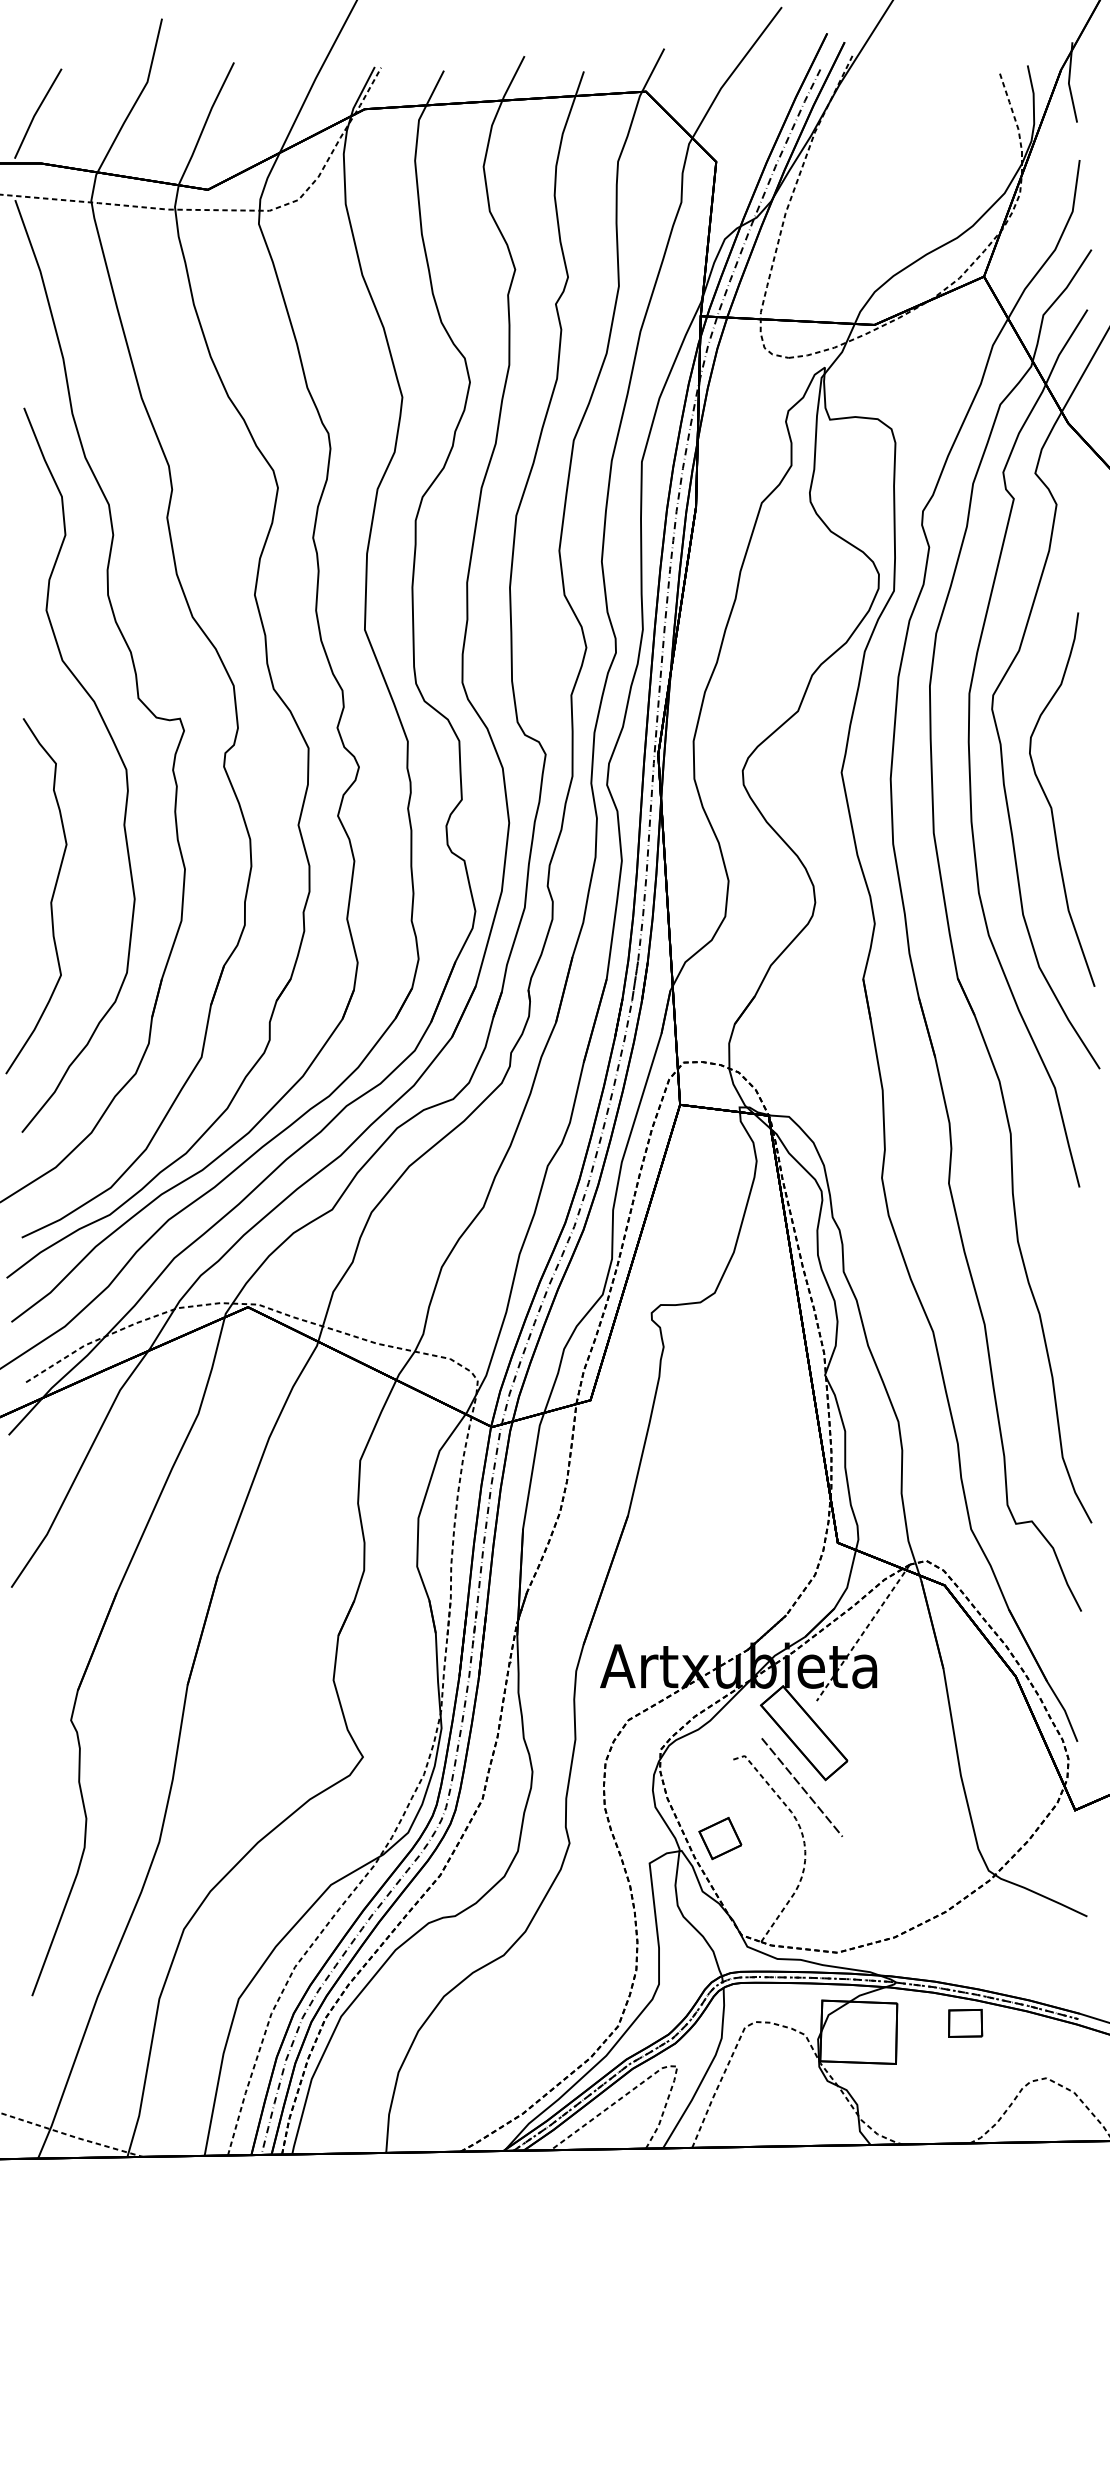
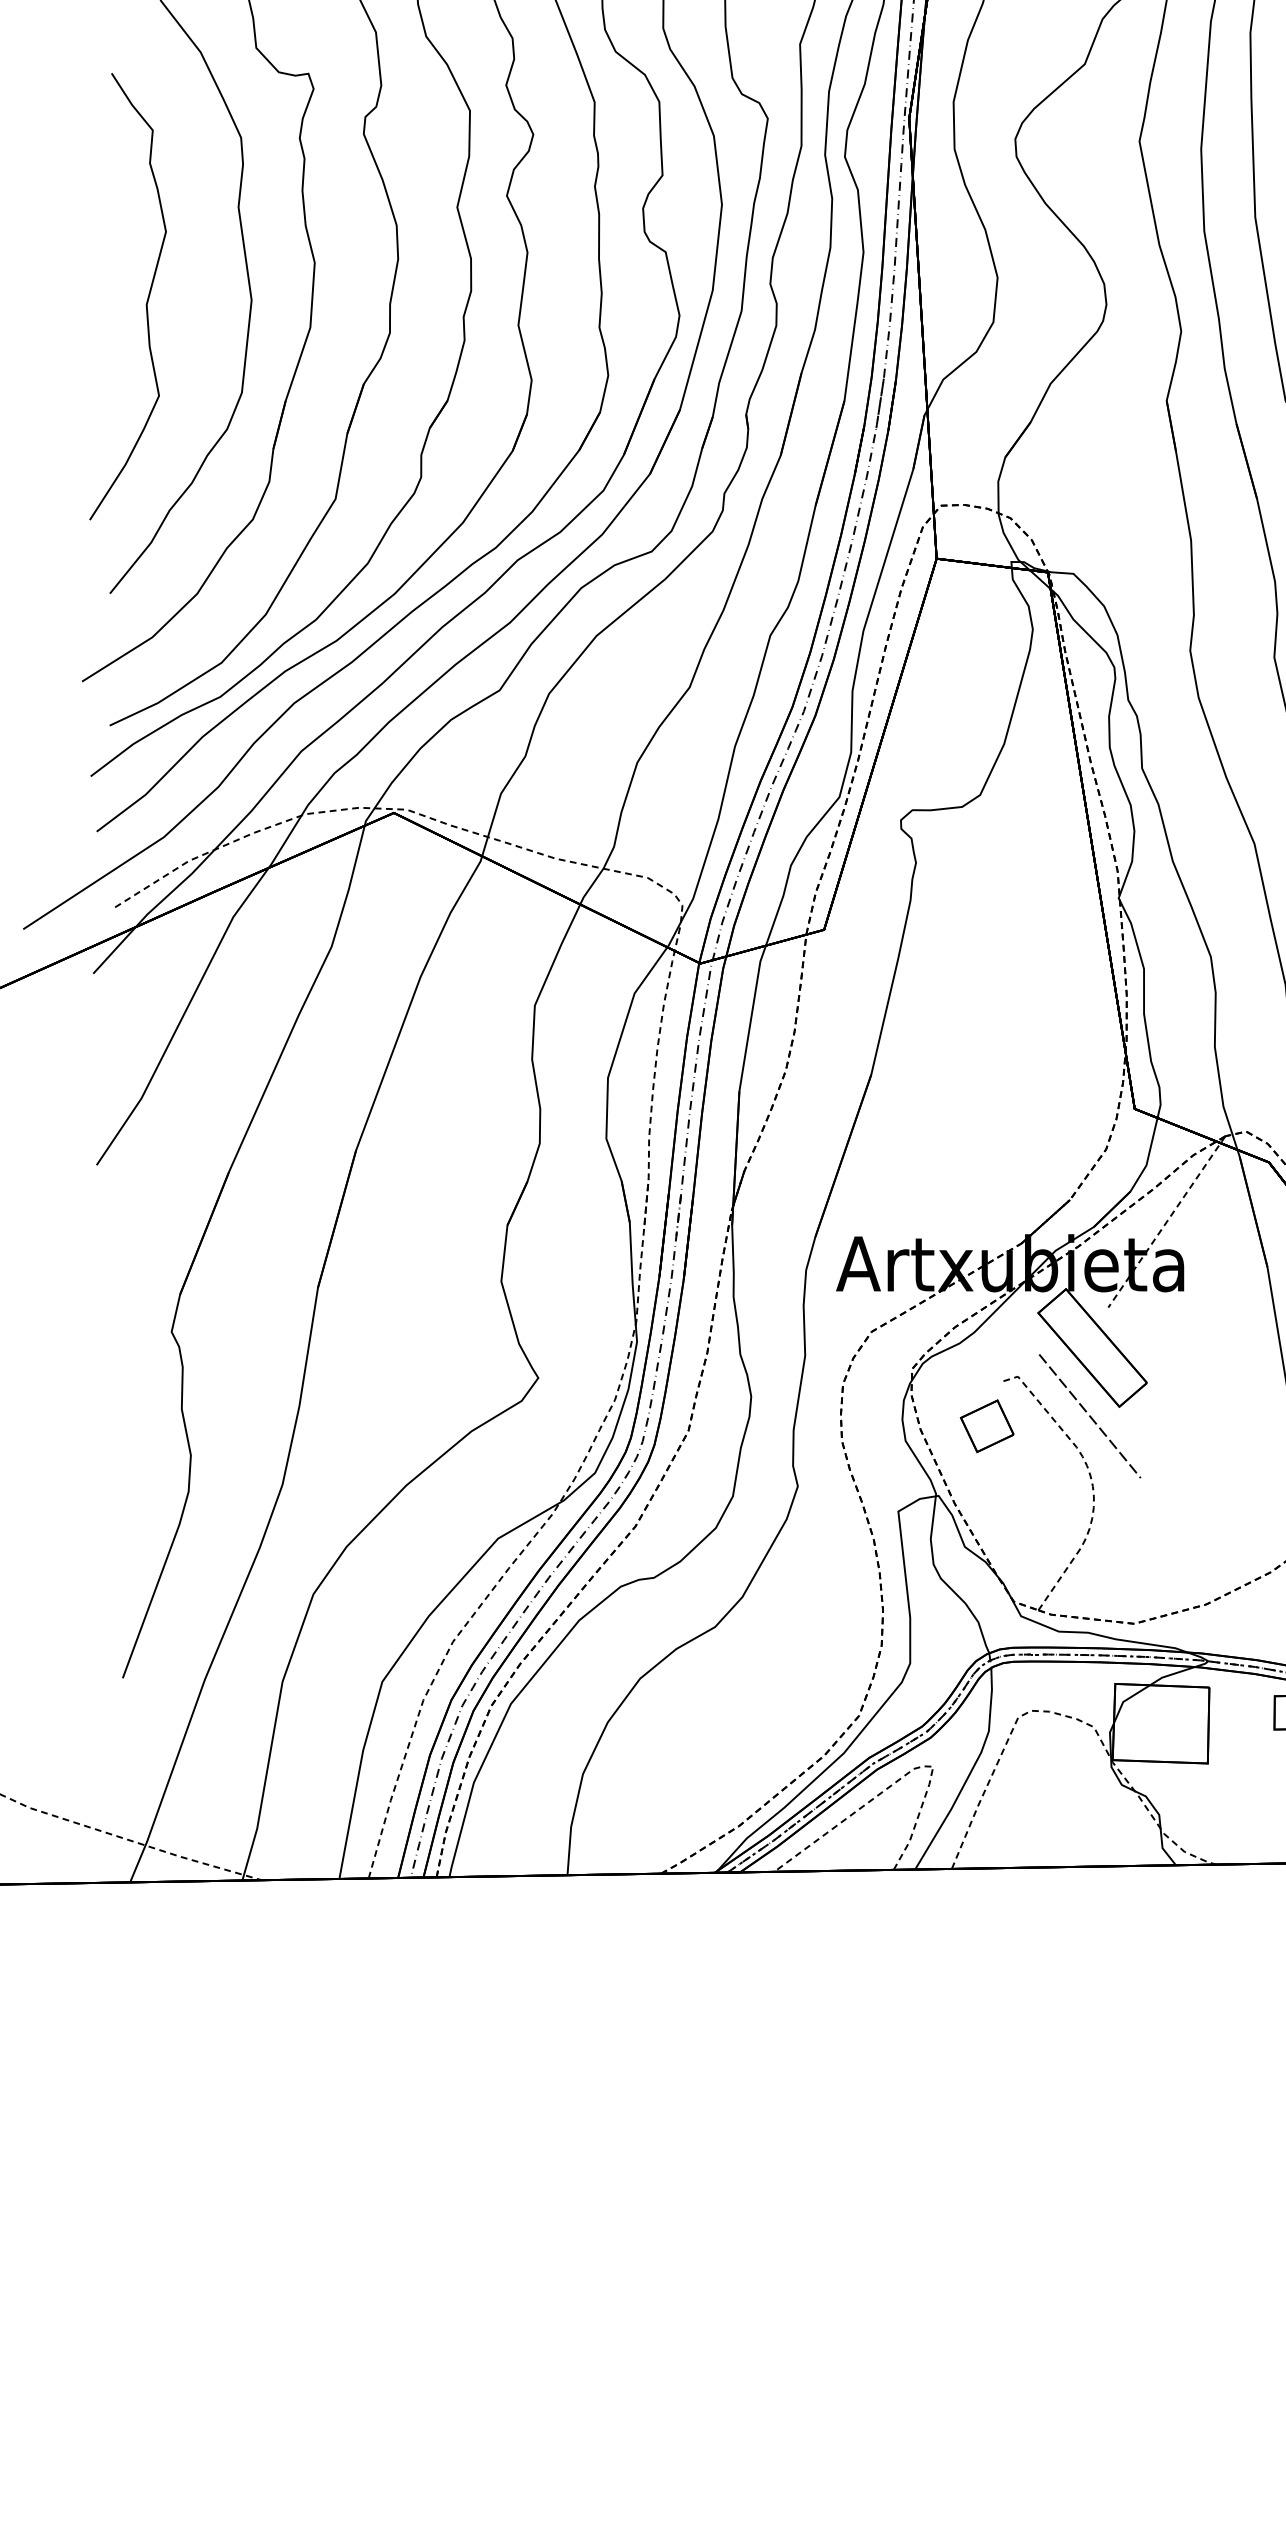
part: (720, 1838) -> (987, 1426), moved

